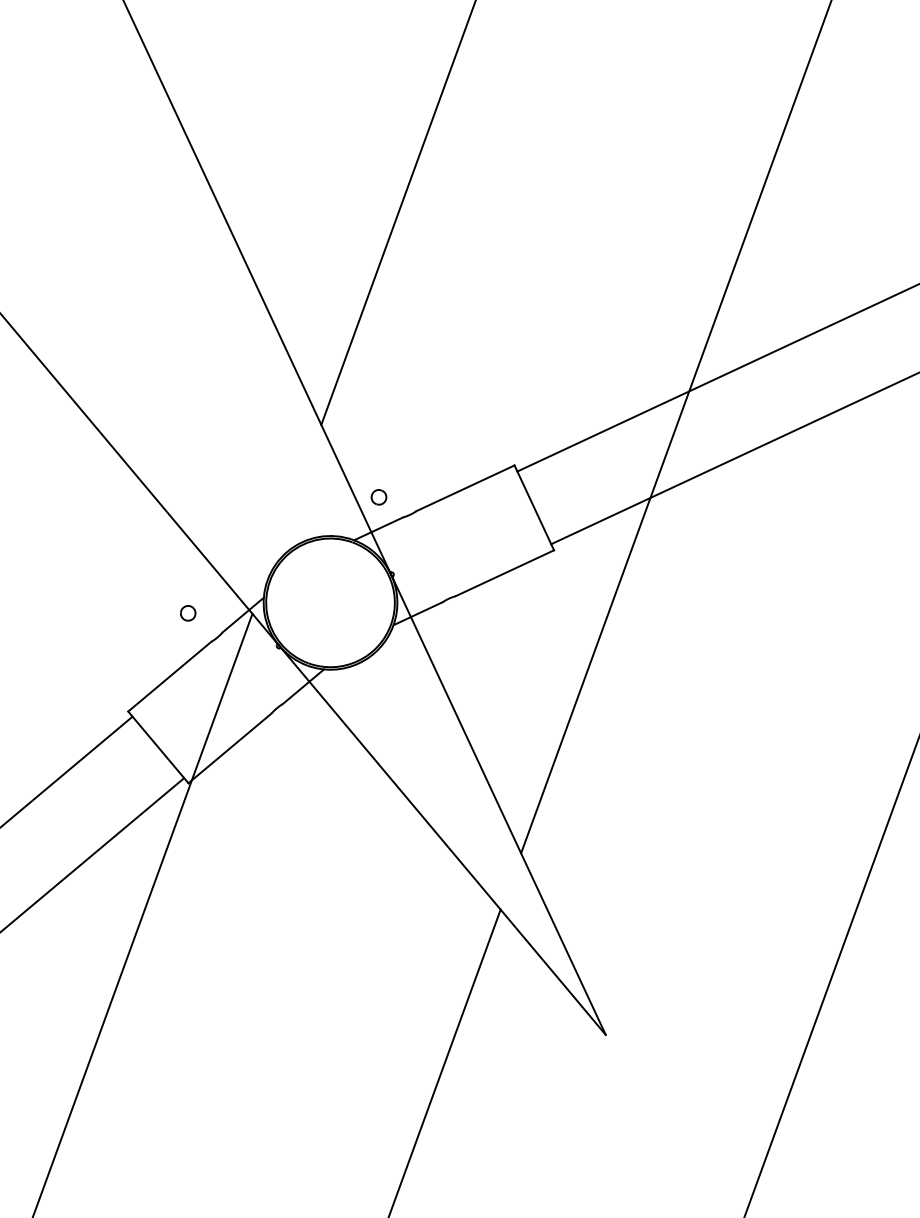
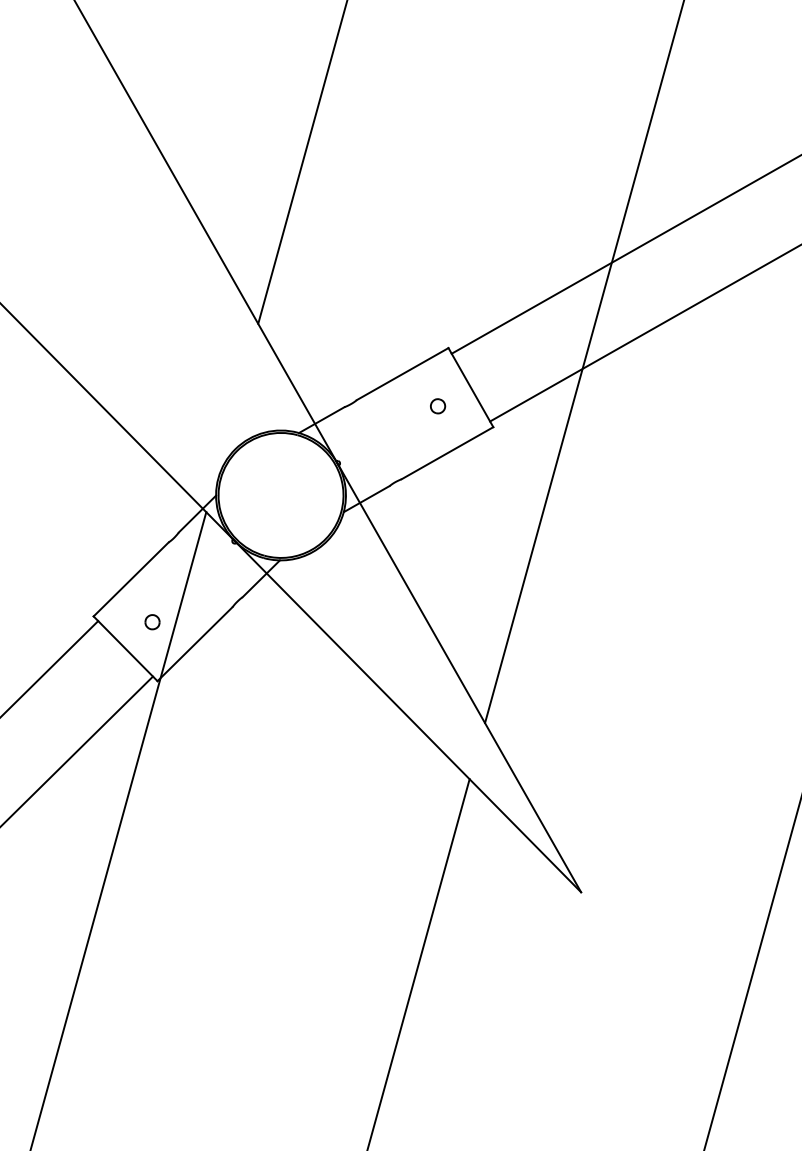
part: (378, 497) -> (437, 406), moved
part: (188, 613) -> (152, 622), moved

